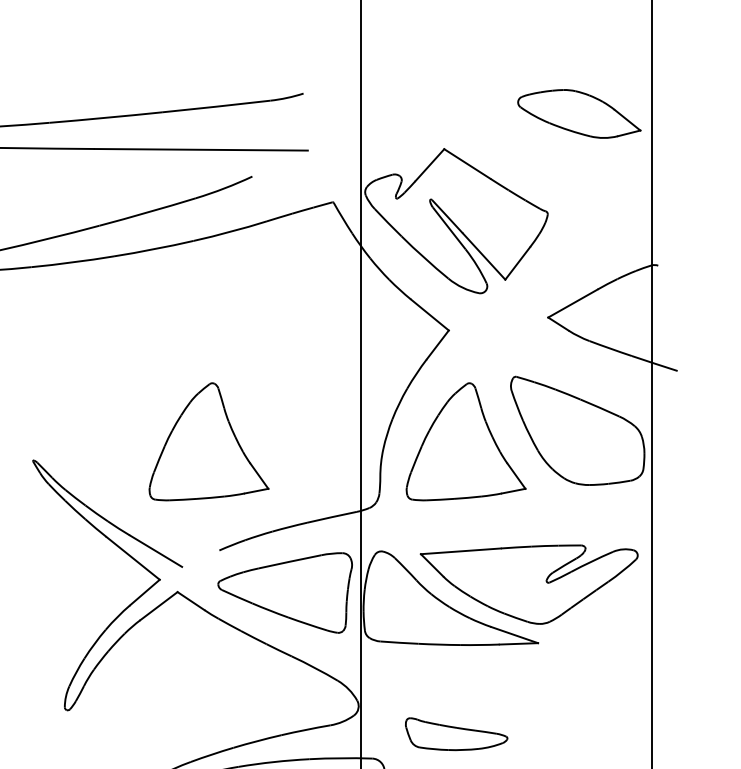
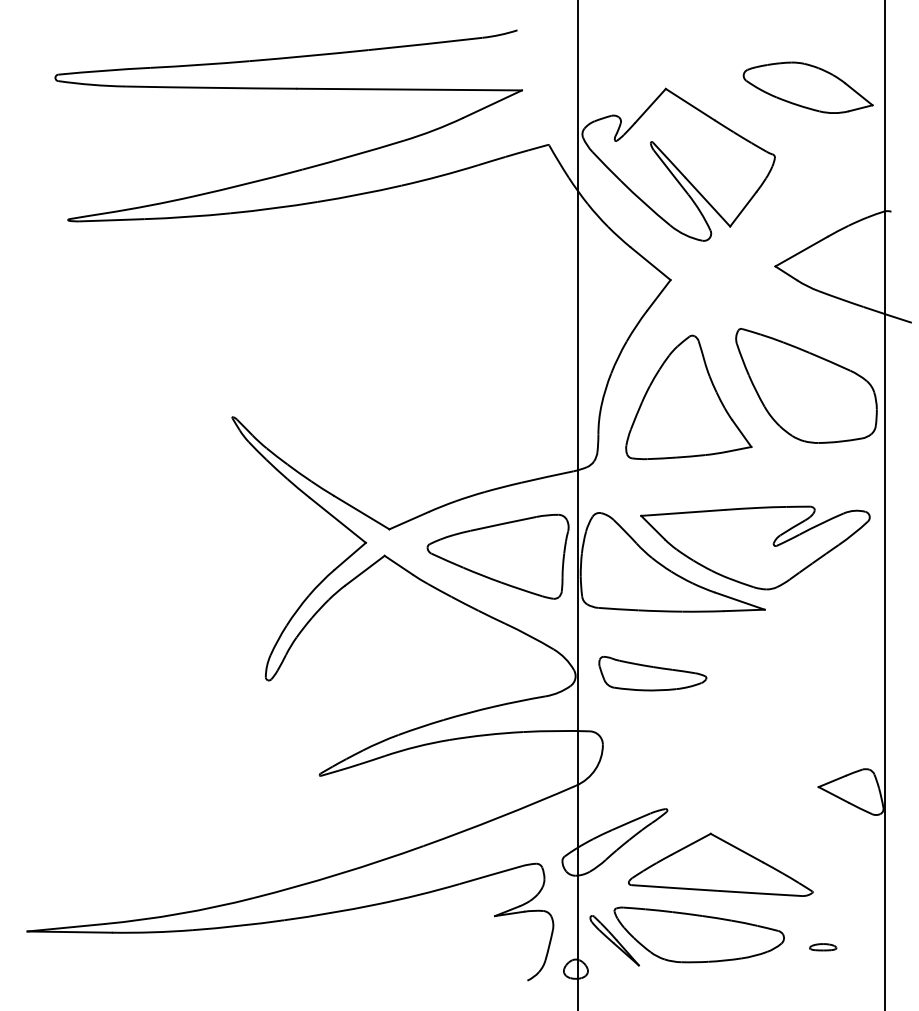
part: (578, 113) -> (807, 87), moved
line: (279, 162) -> (492, 103), added
part: (208, 441) -> (417, 397), removed
line: (200, 558) -> (408, 520), added
part: (456, 734) -> (652, 673), moved

